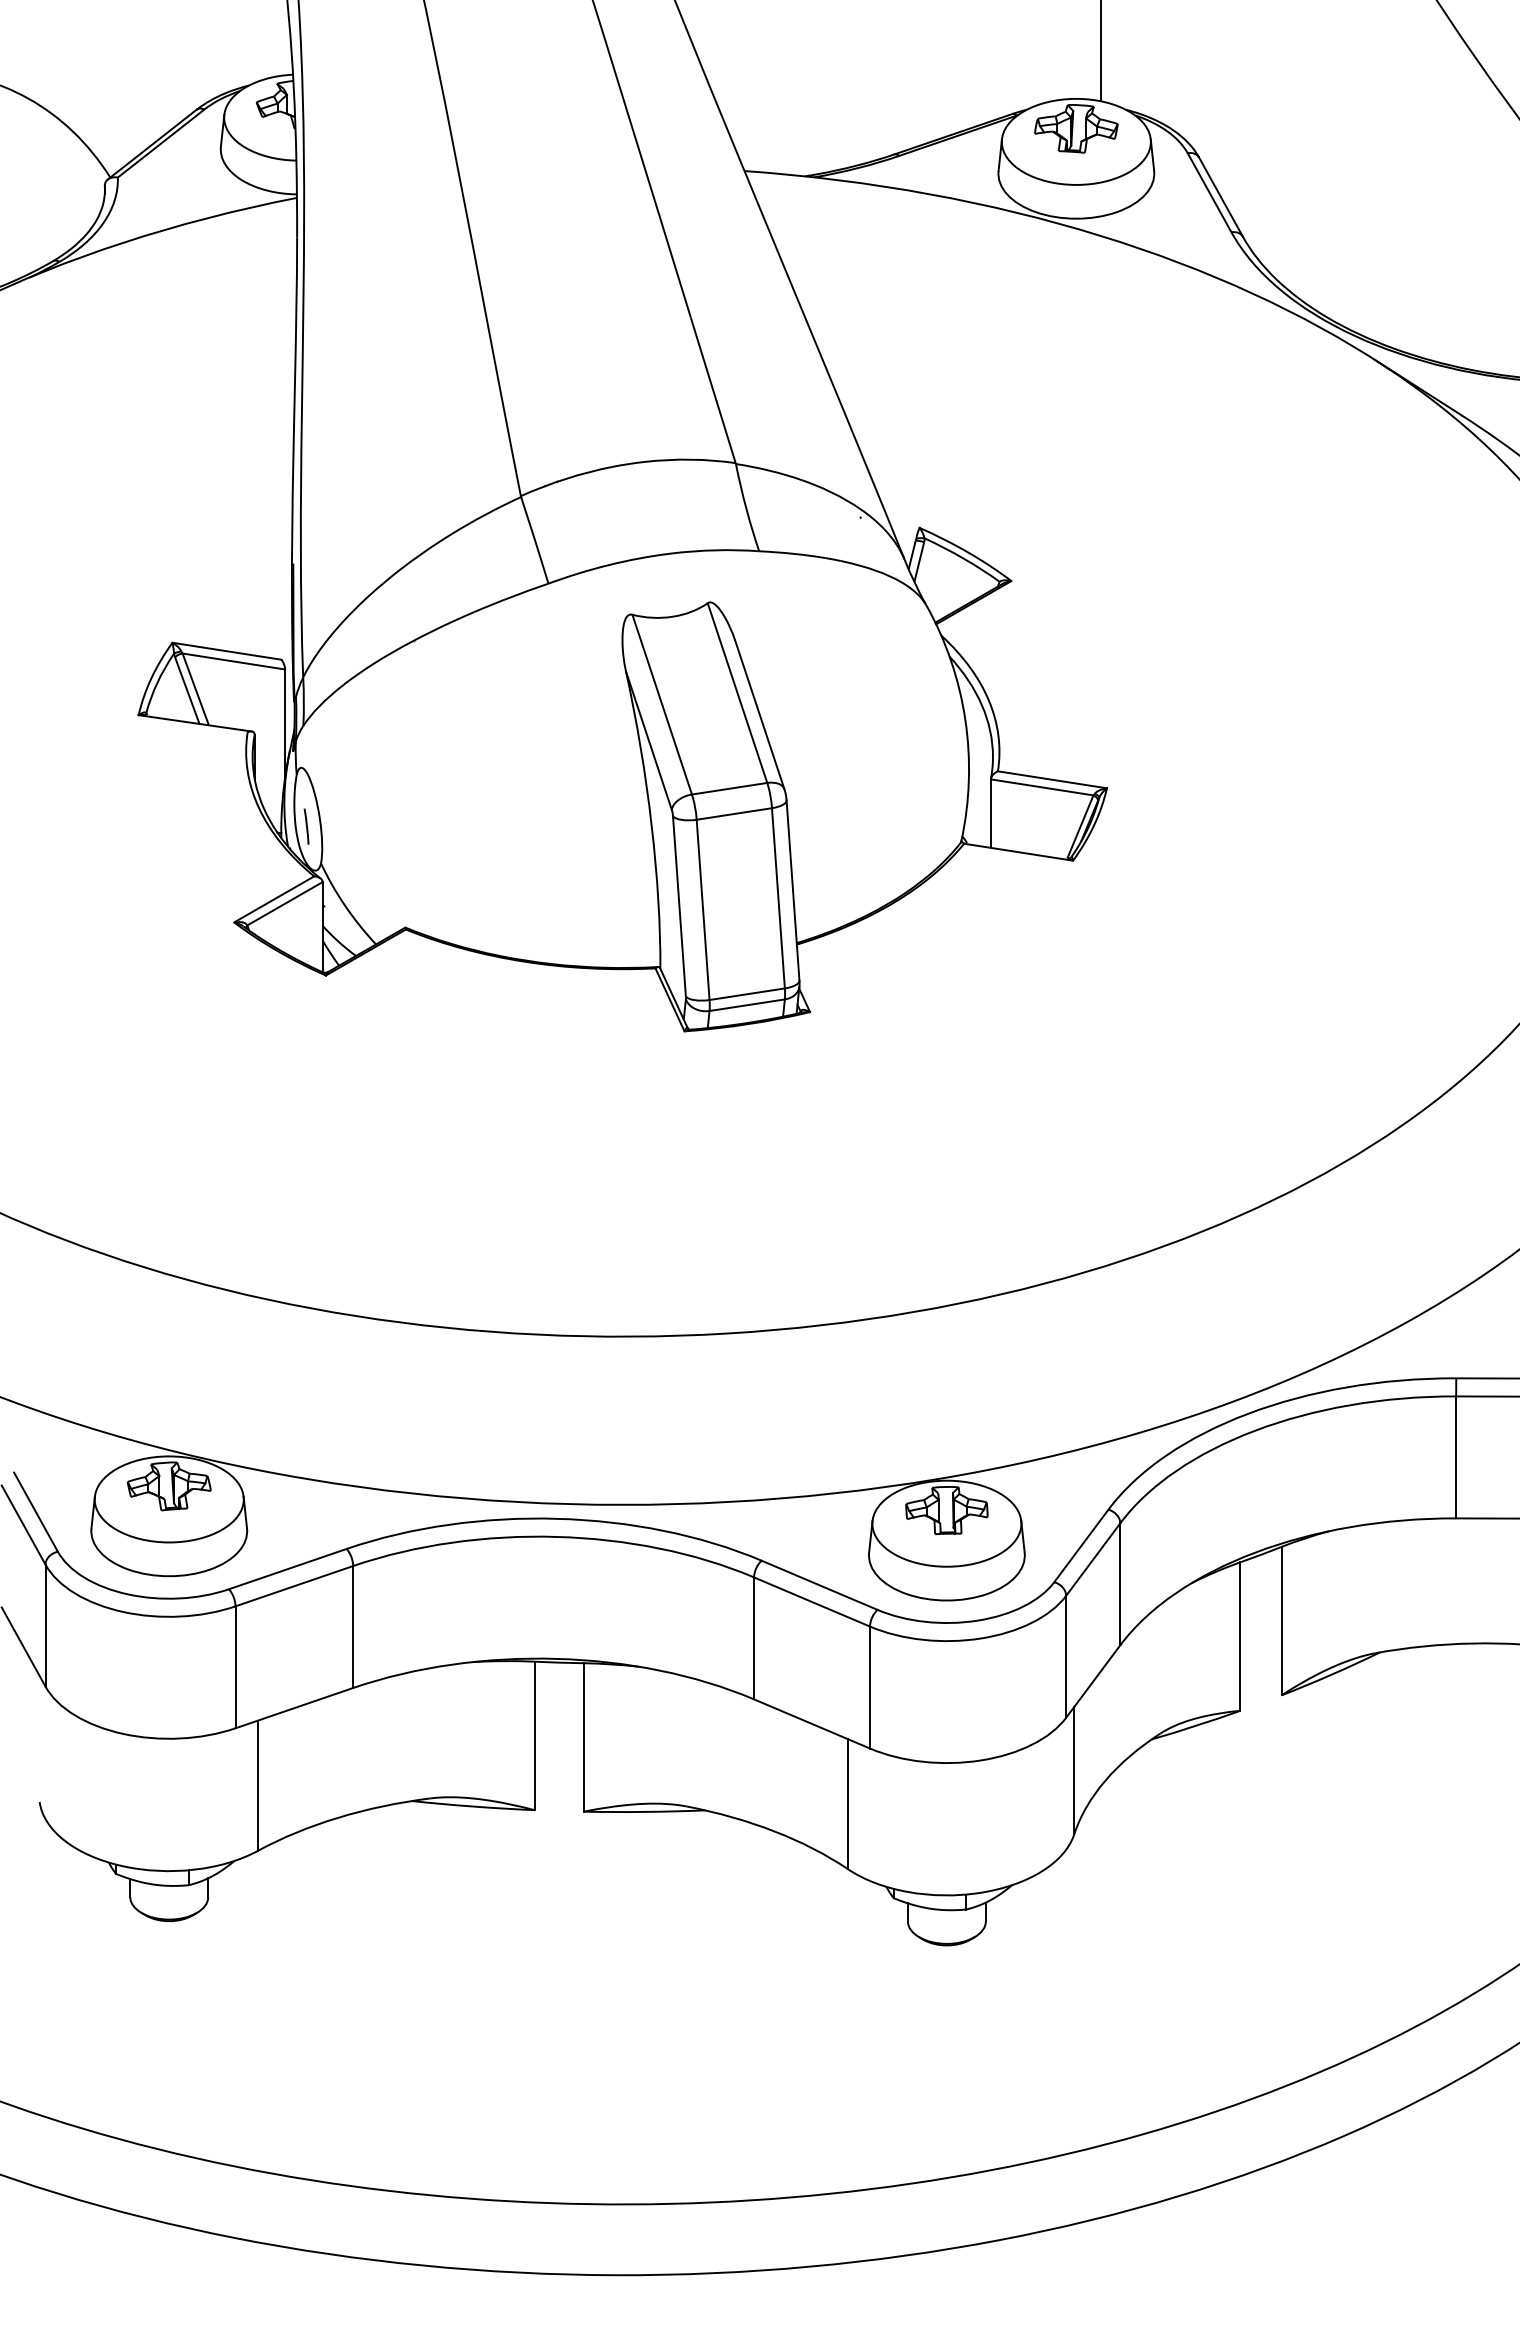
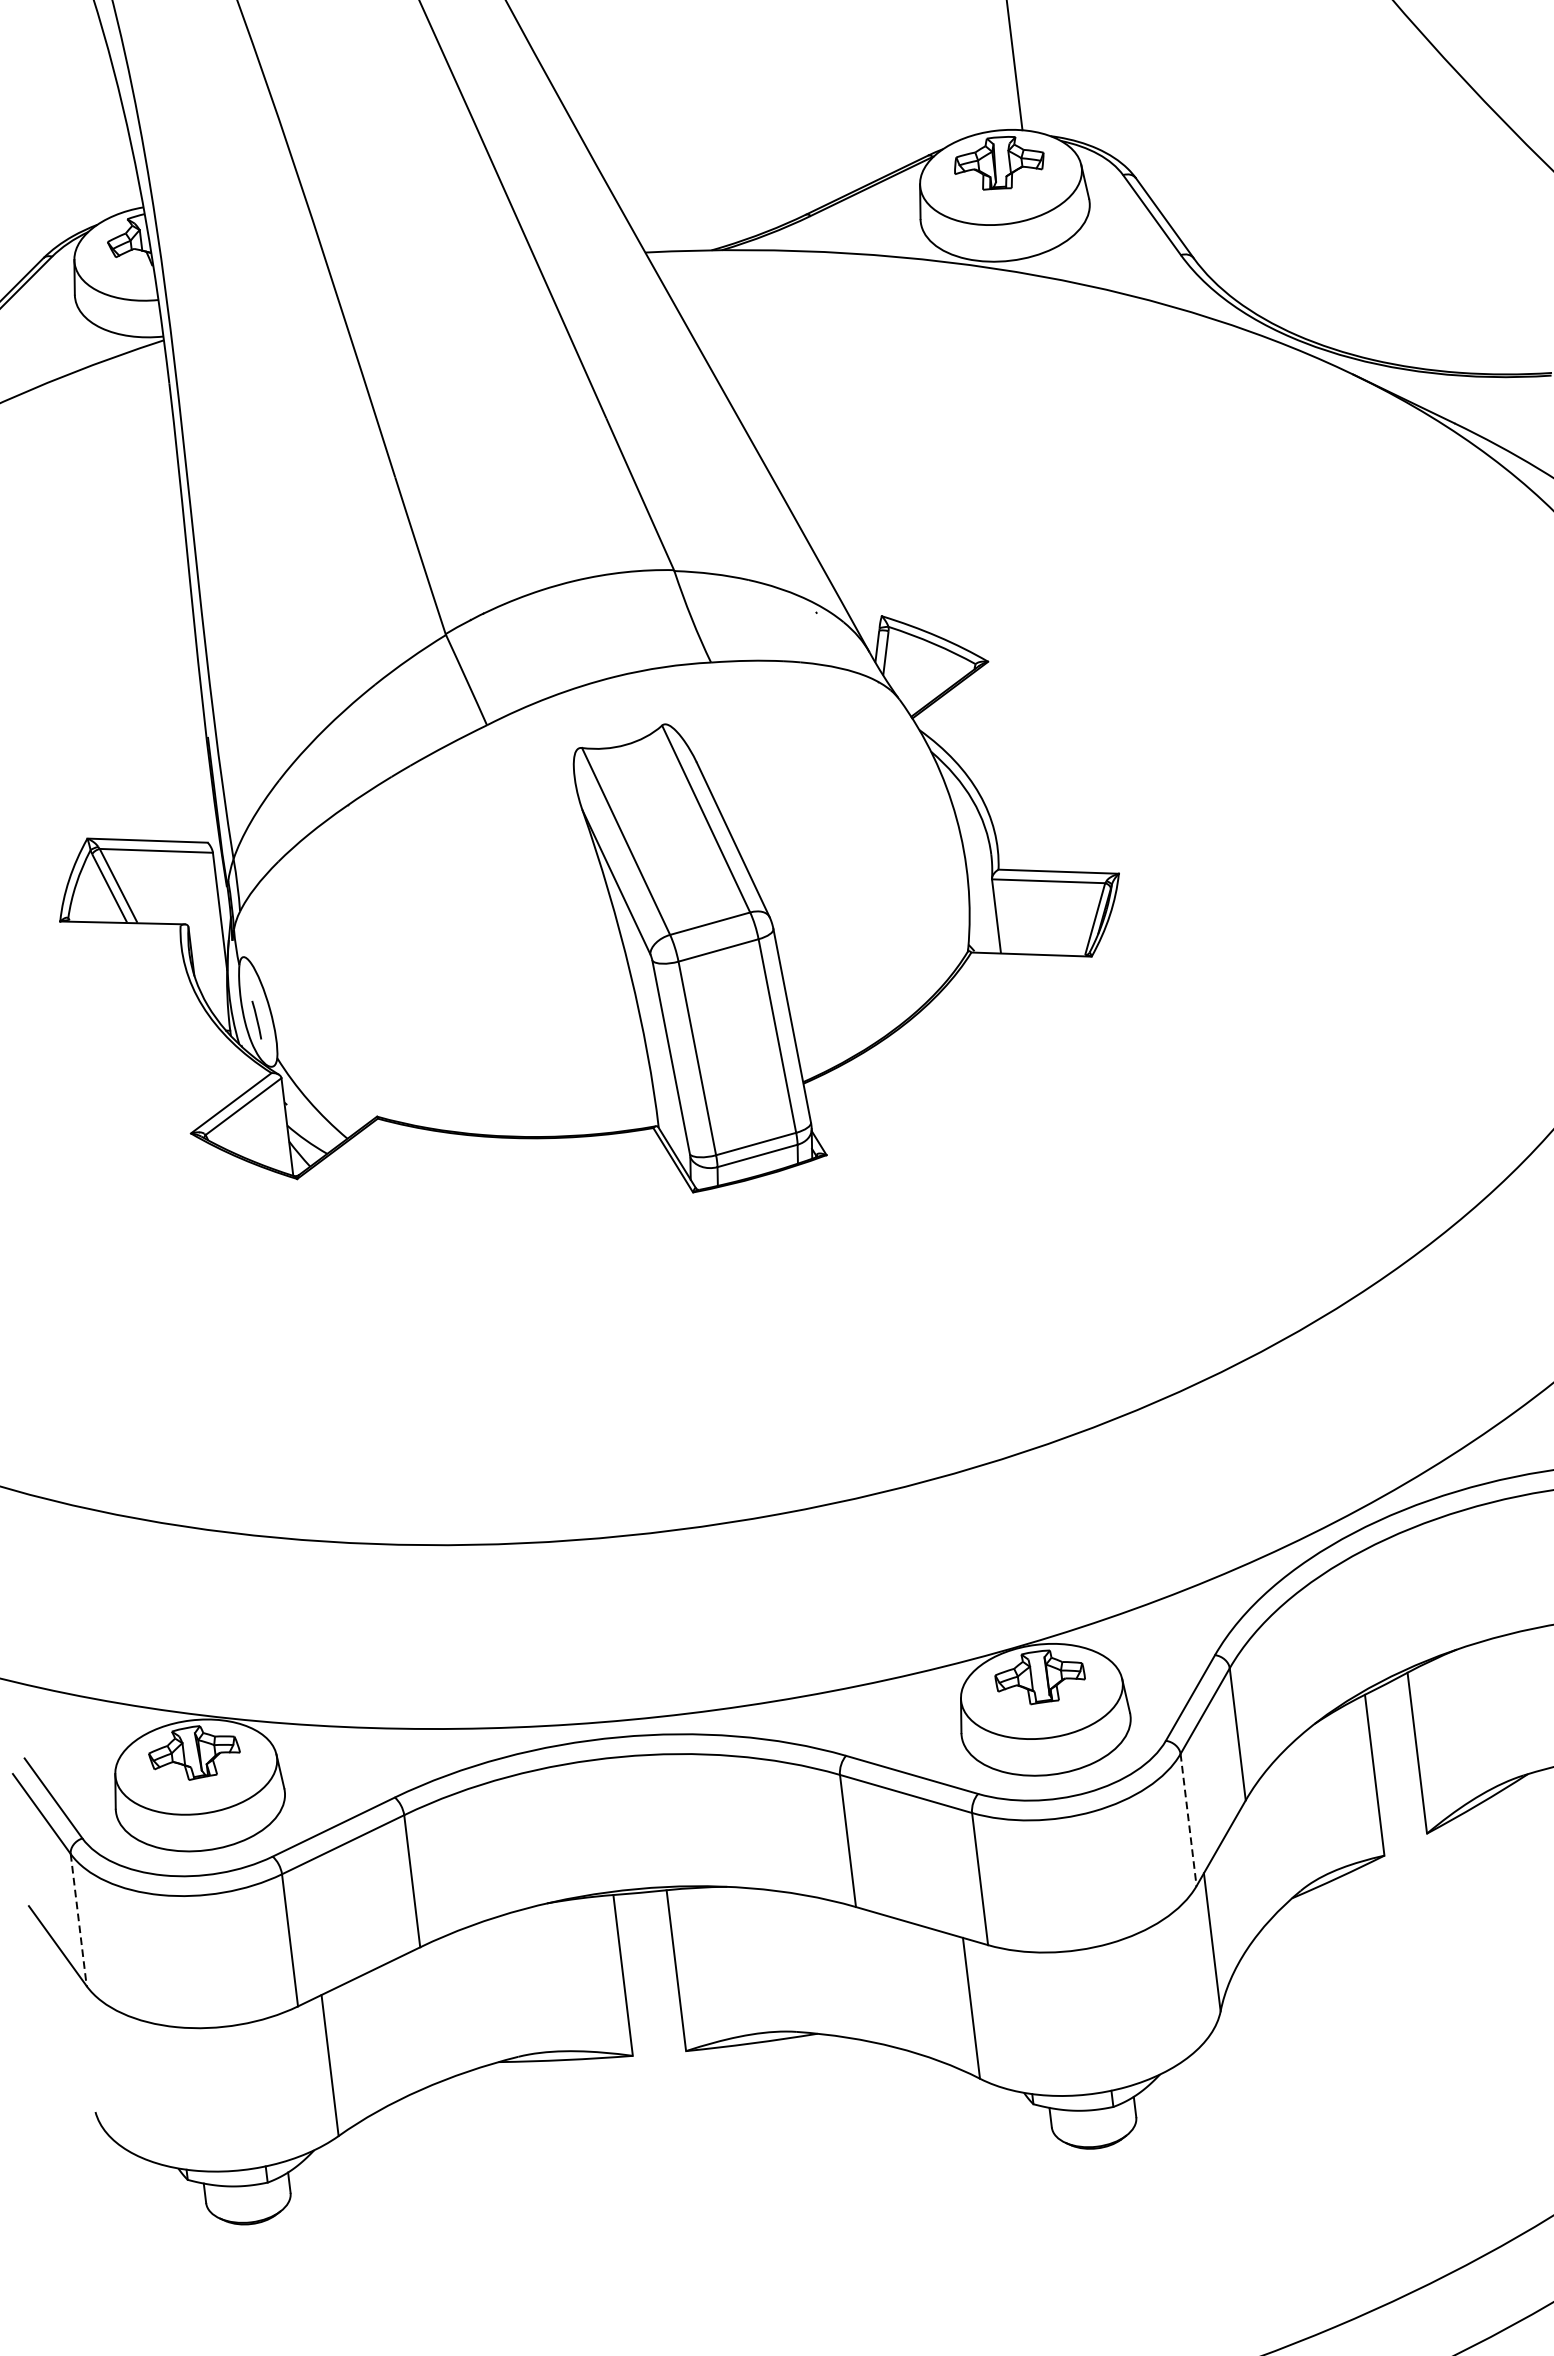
line: (45, 1625) -> (78, 1919), solid -> dashed
line: (1066, 1656) -> (1188, 1819), solid -> dashed

